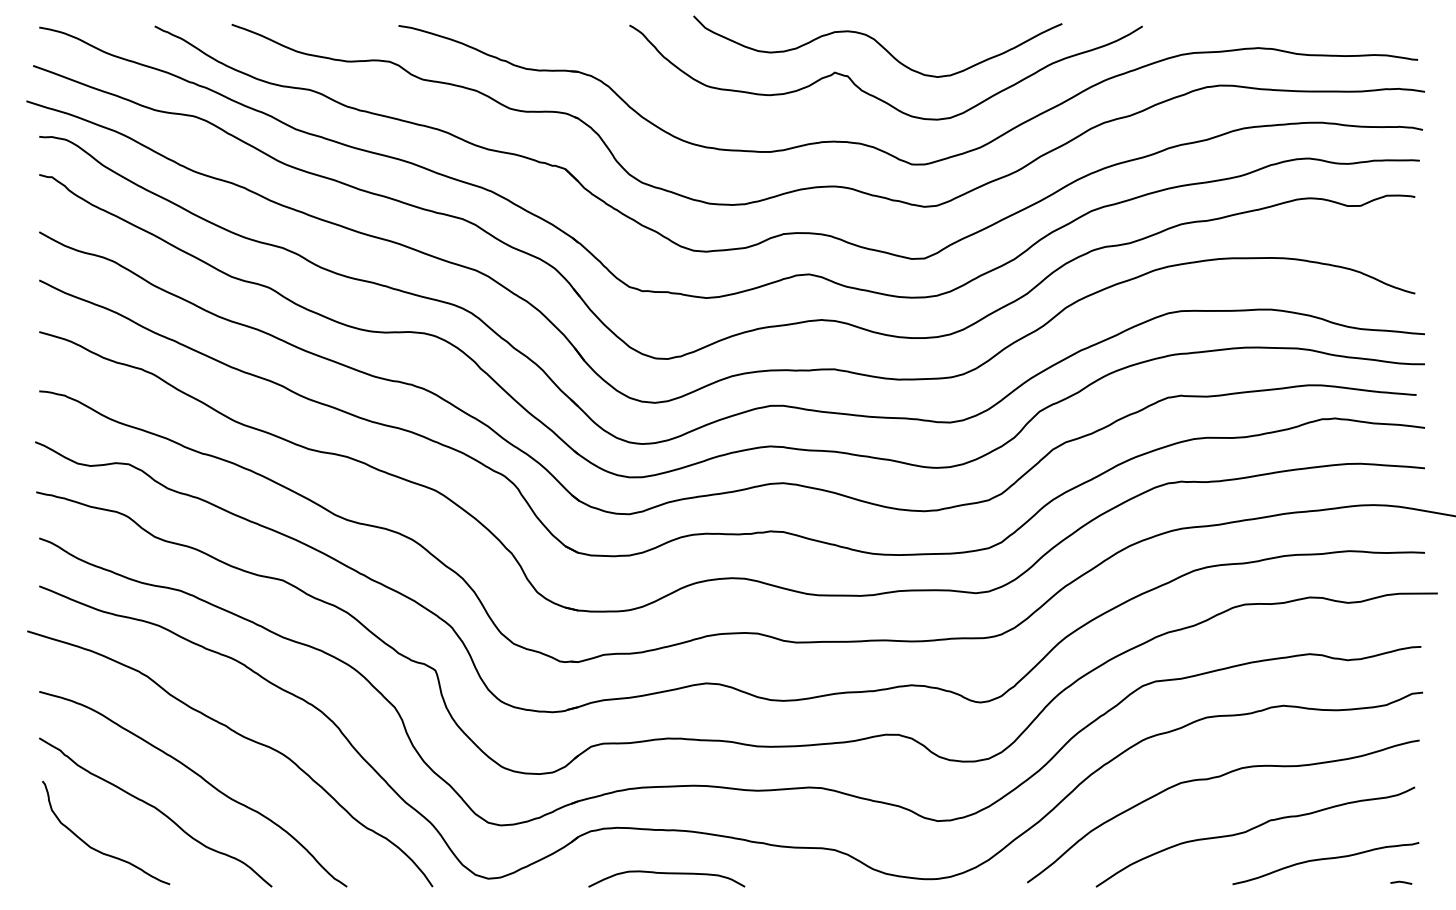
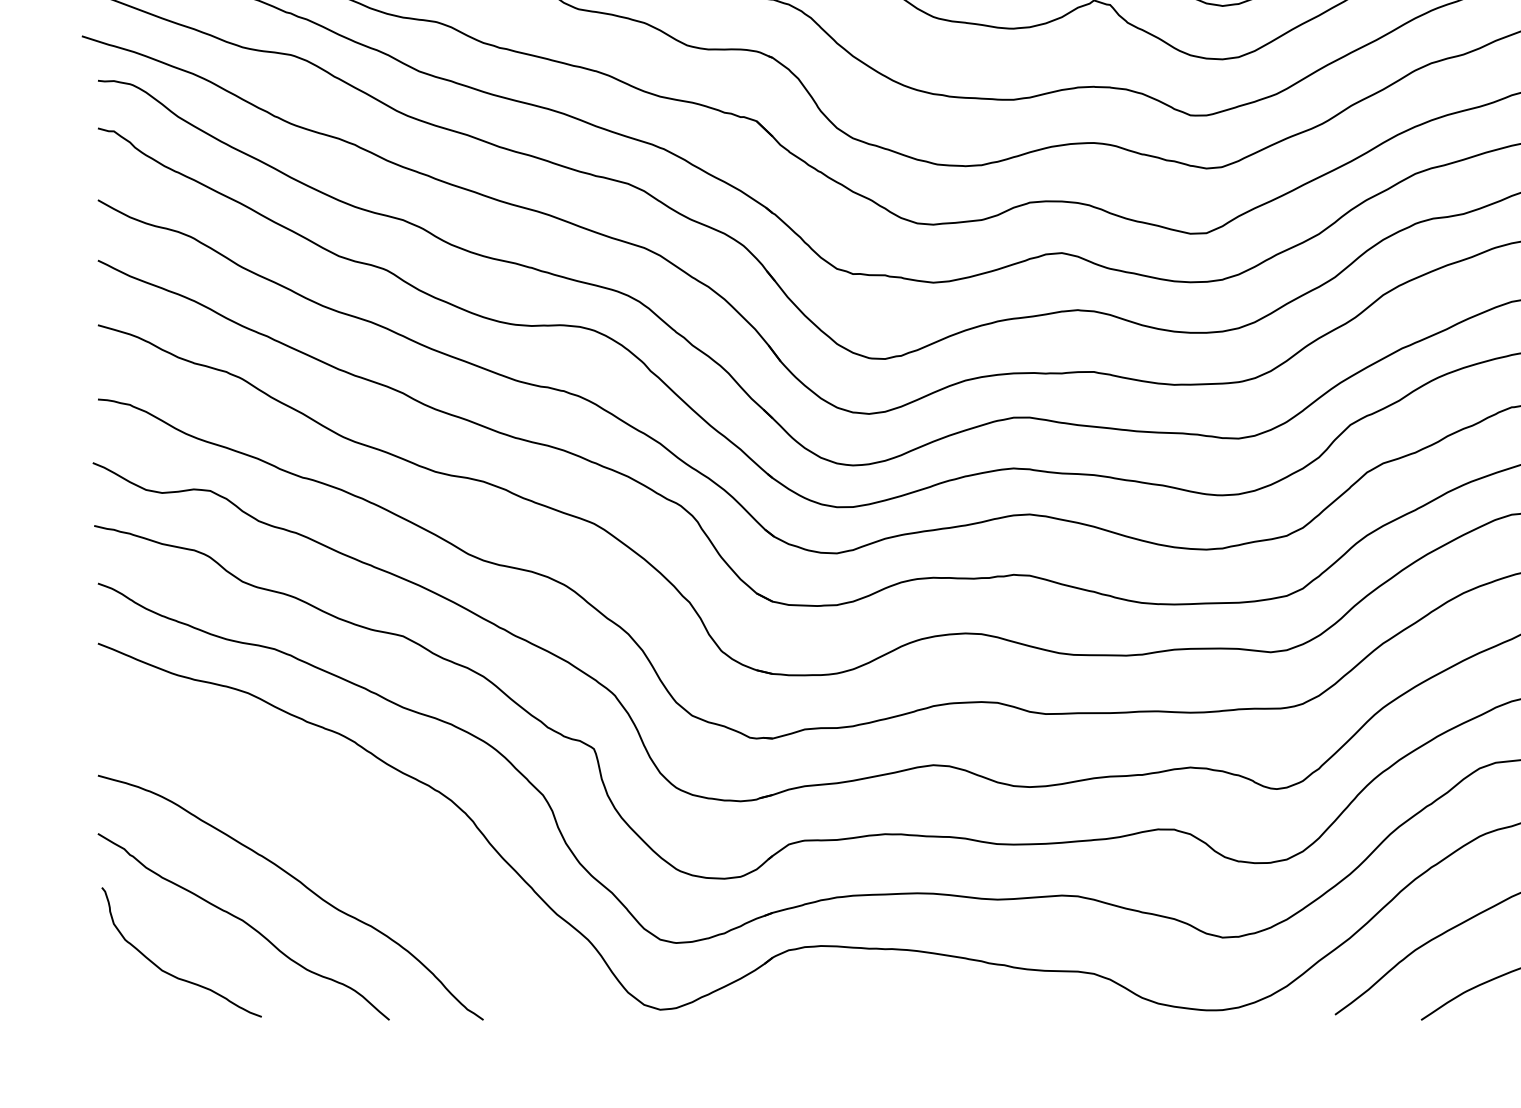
curve: (240, 736) -> (349, 831), removed
curve: (666, 874) -> (883, 1004), removed

